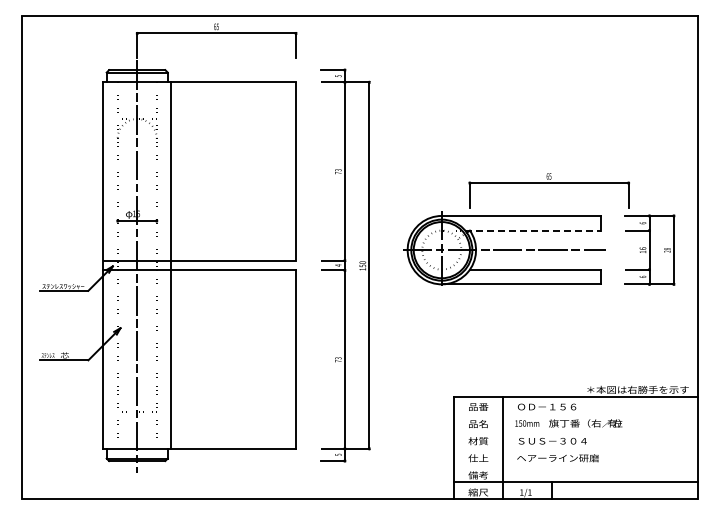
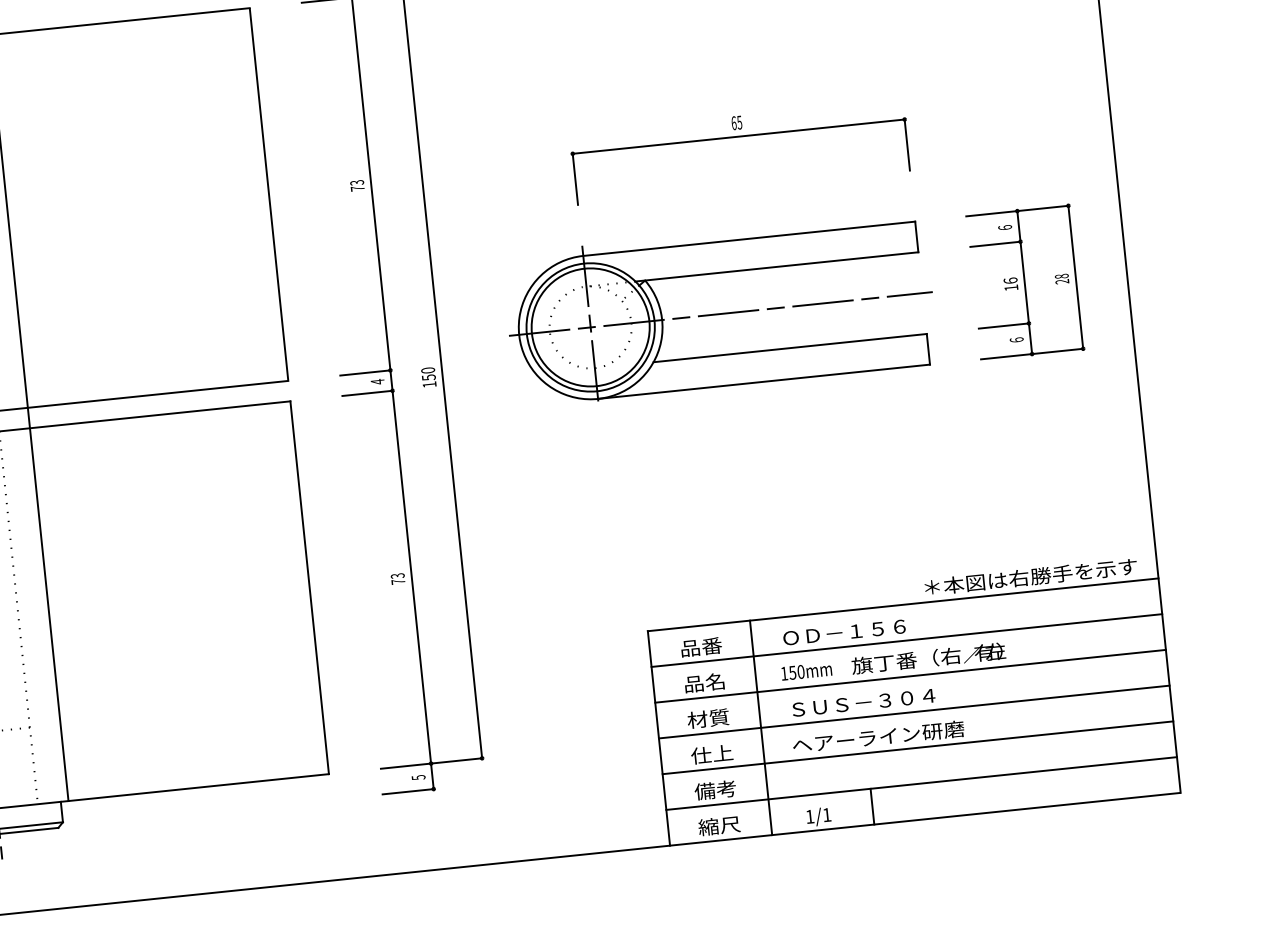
part: (548, 183) -> (737, 137), moved
line: (532, 230) -> (775, 266), dashed -> solid
line: (576, 413) -> (907, 639), added
line: (576, 430) -> (911, 675), added
line: (576, 448) -> (914, 712), added
line: (576, 465) -> (918, 748), added

